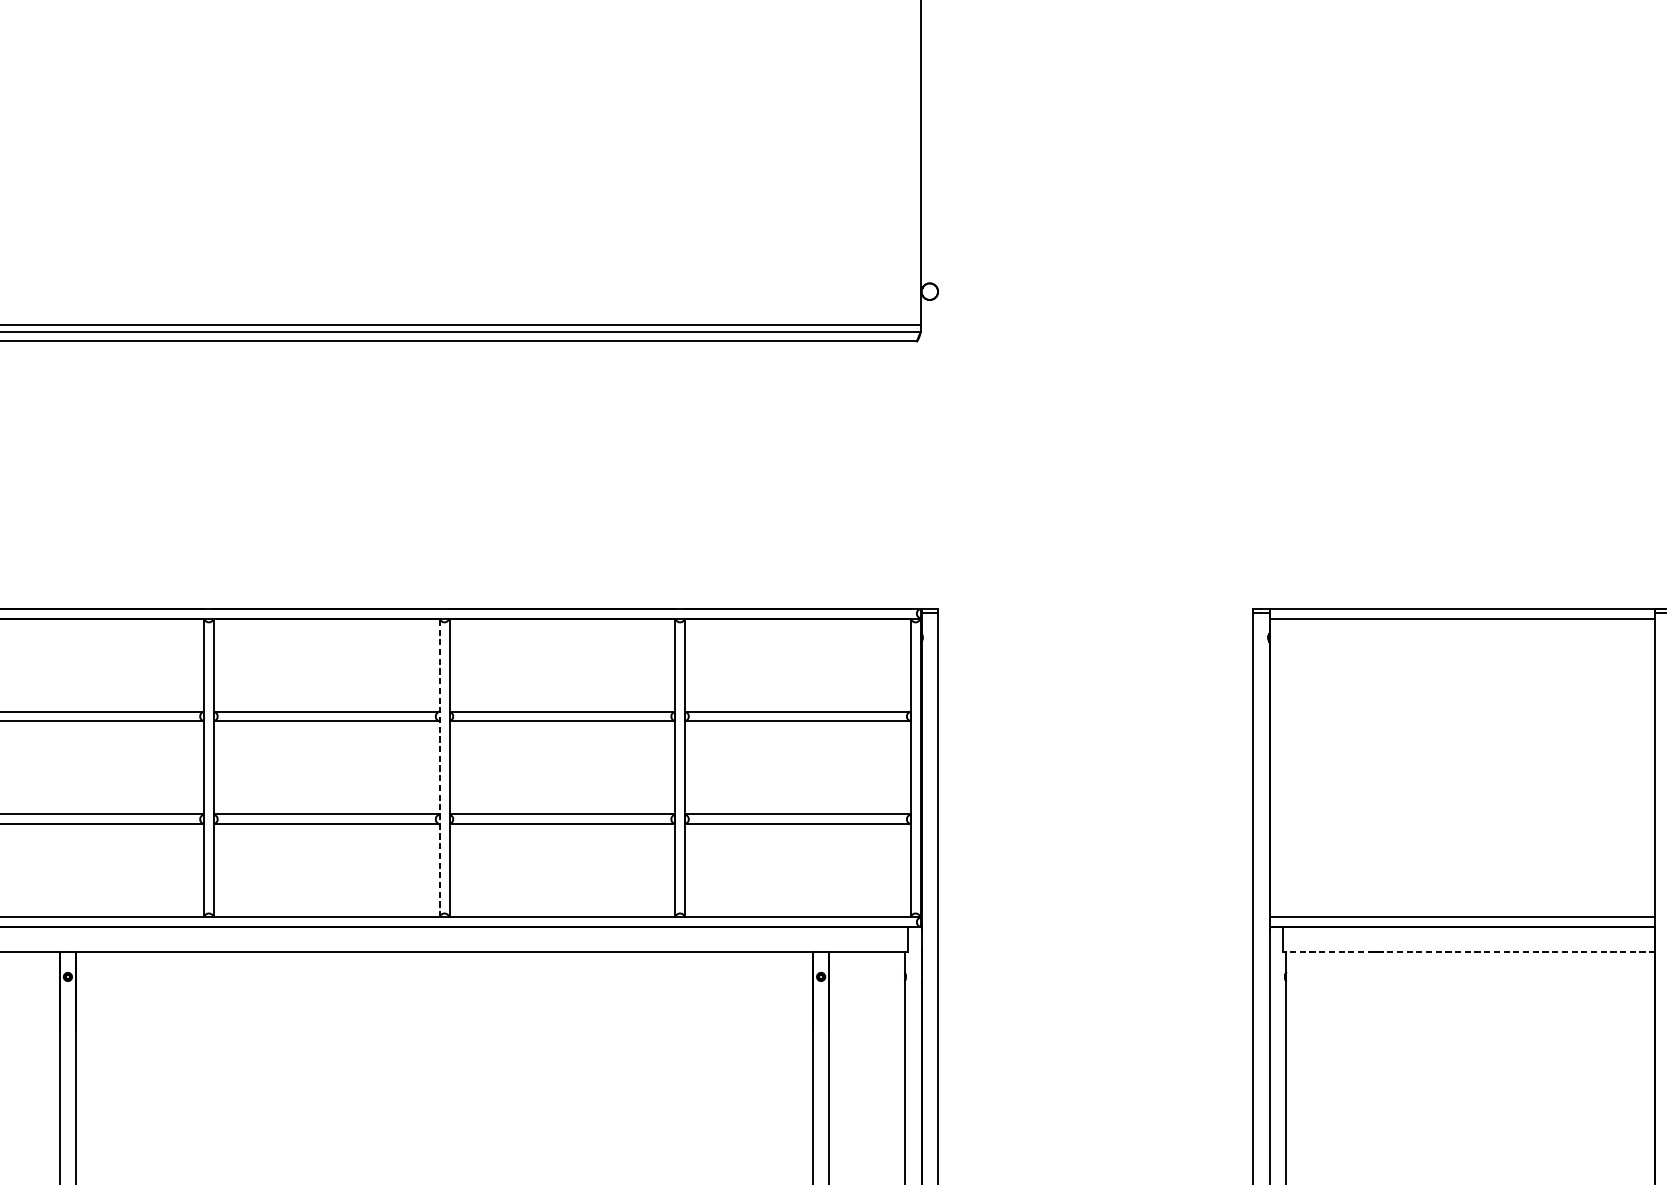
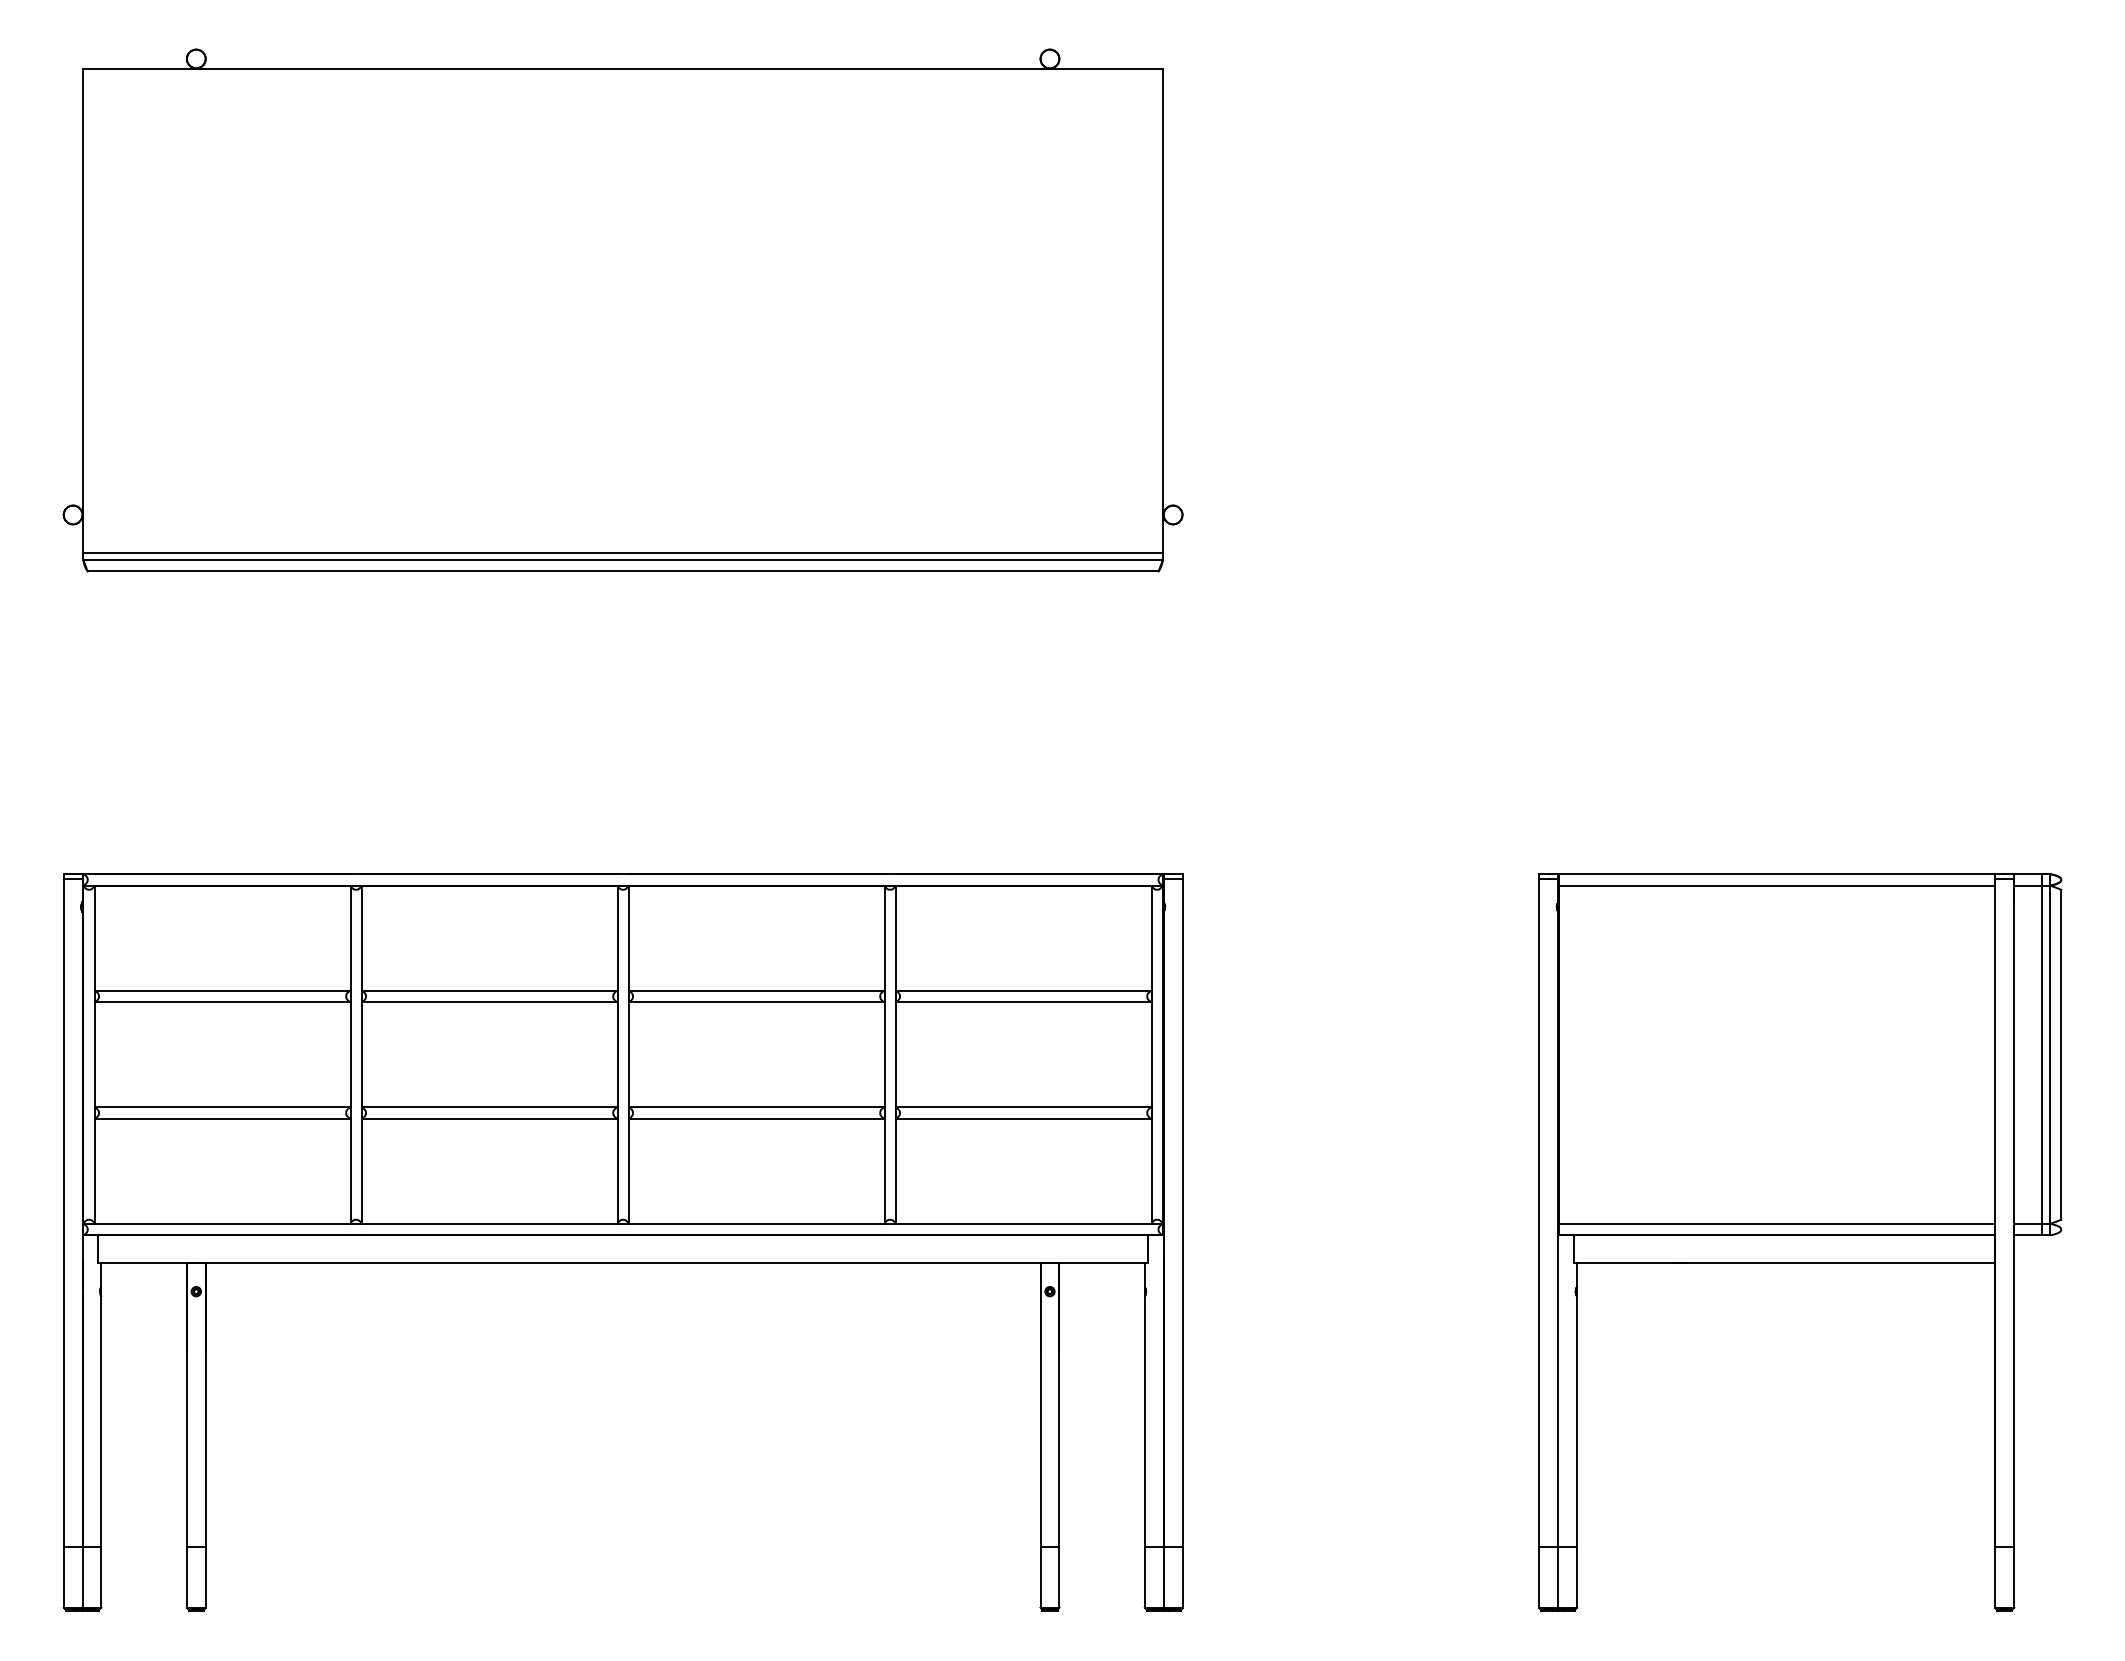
line: (439, 767) -> (617, 1054), dashed -> solid
line: (1469, 952) -> (1784, 1263), dashed -> solid

